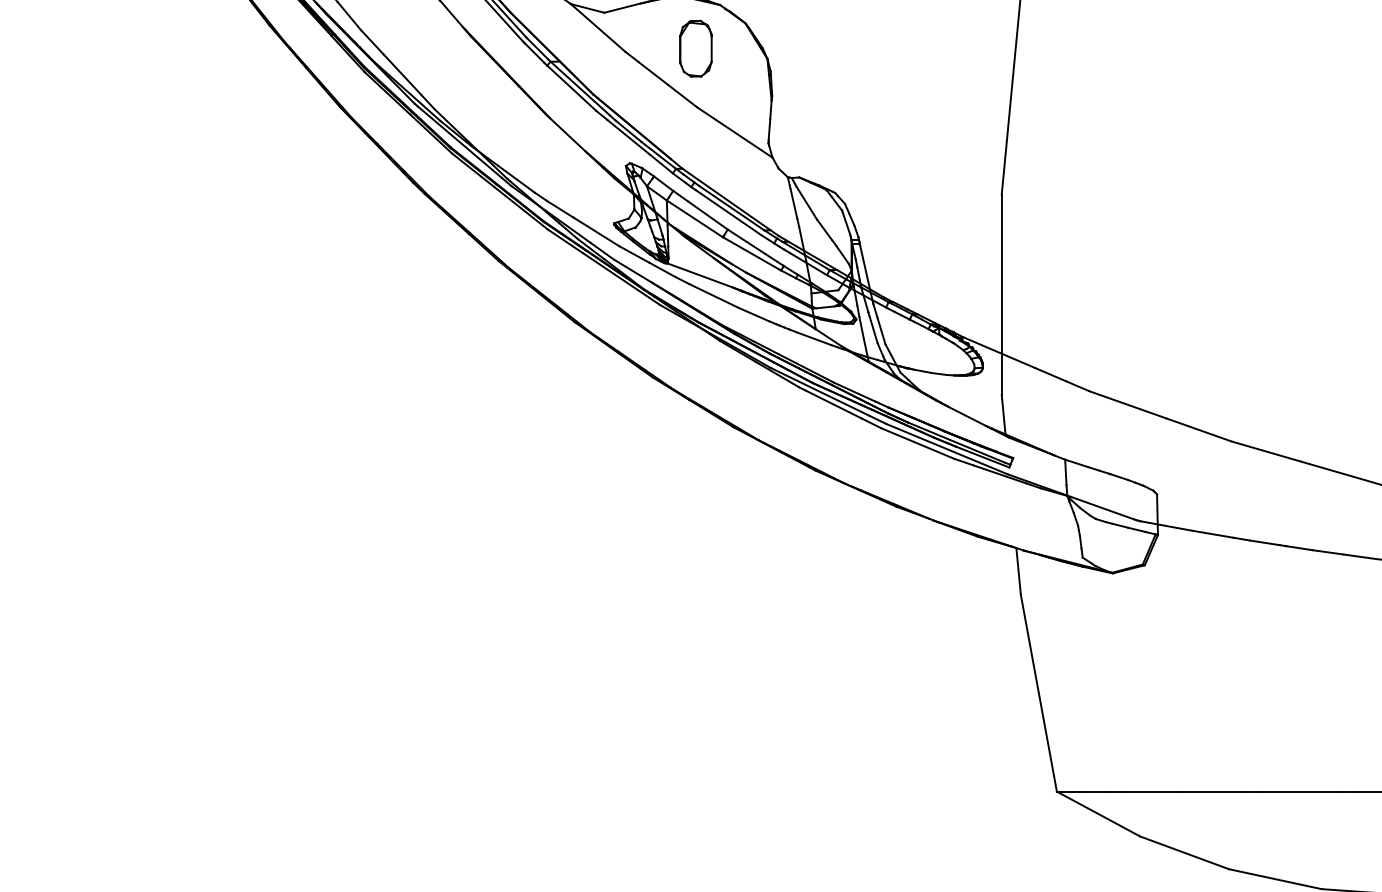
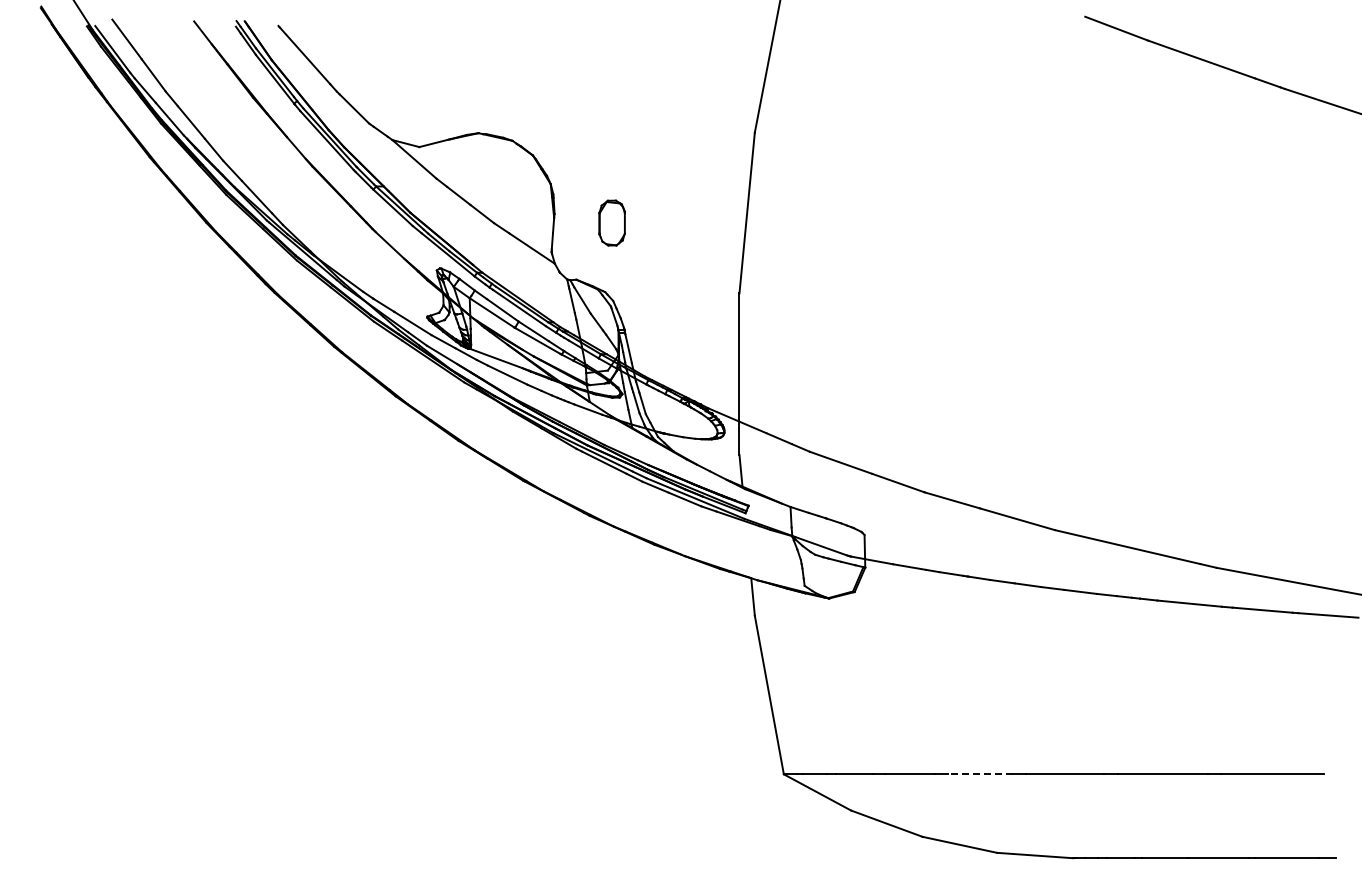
part: (695, 48) -> (611, 222), moved
line: (1301, 791) -> (980, 774), solid -> dashed

